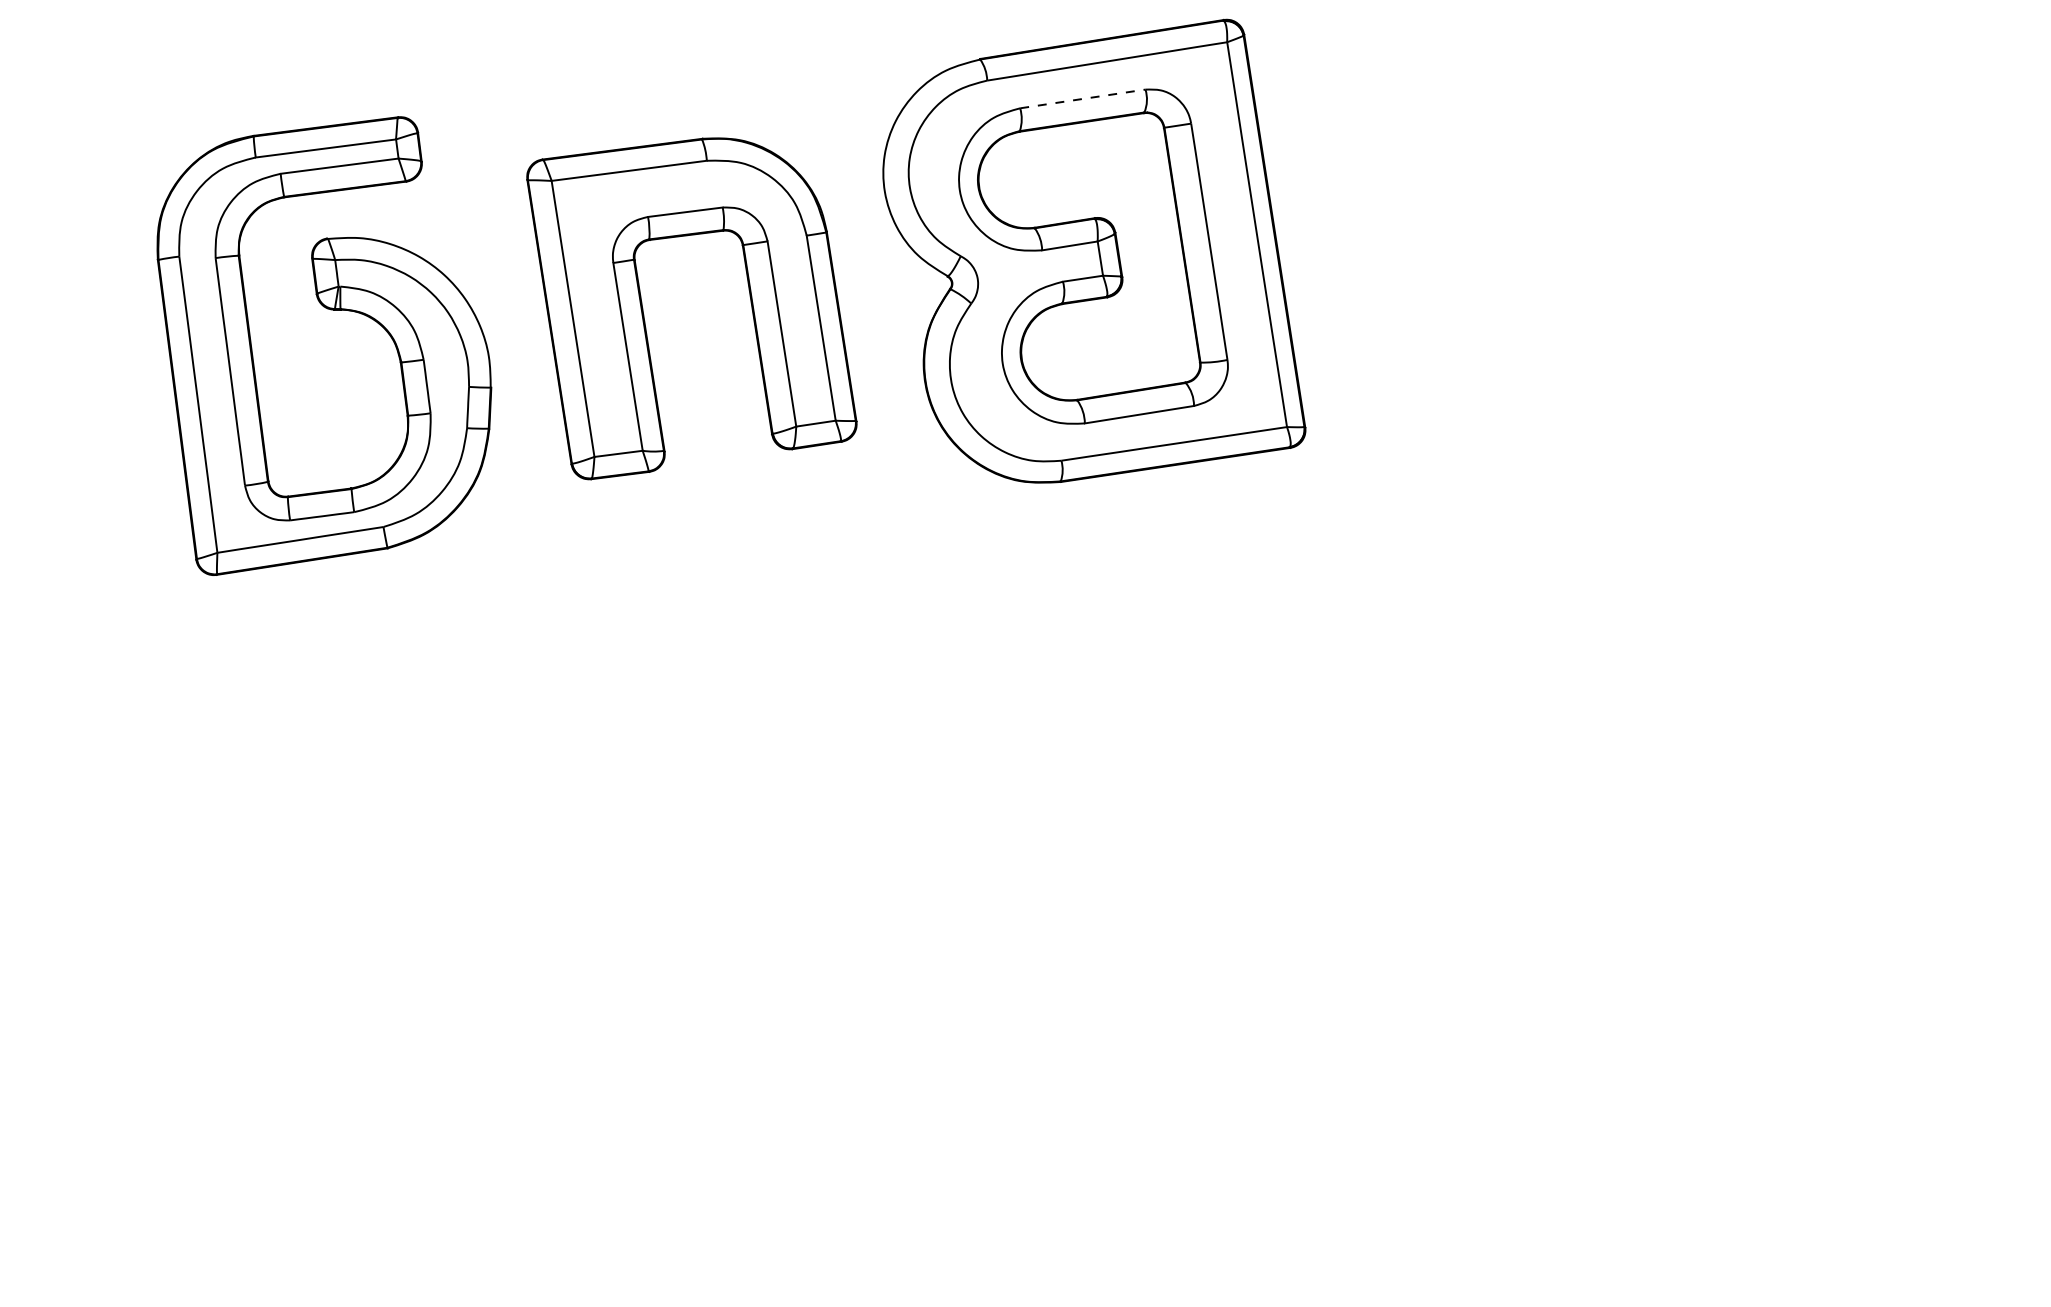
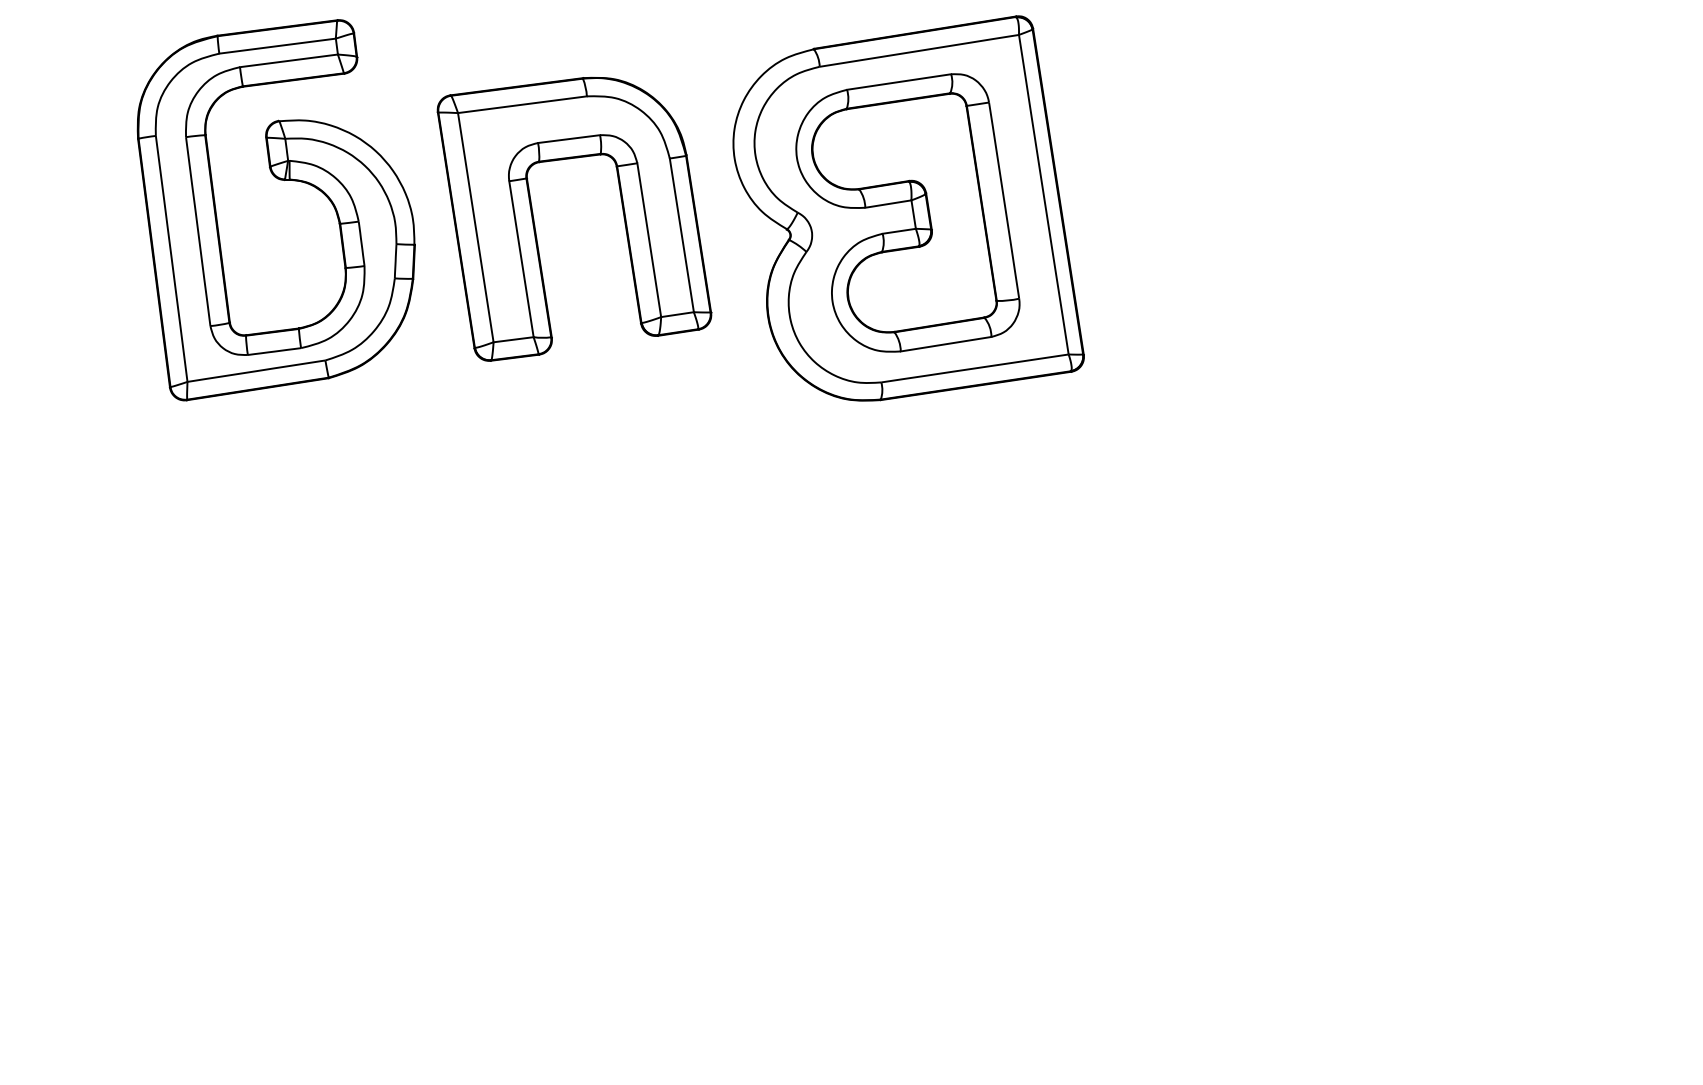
line: (1083, 99) -> (899, 82), dashed -> solid
part: (329, 310) -> (280, 180), moved
part: (644, 316) -> (535, 225), moved

